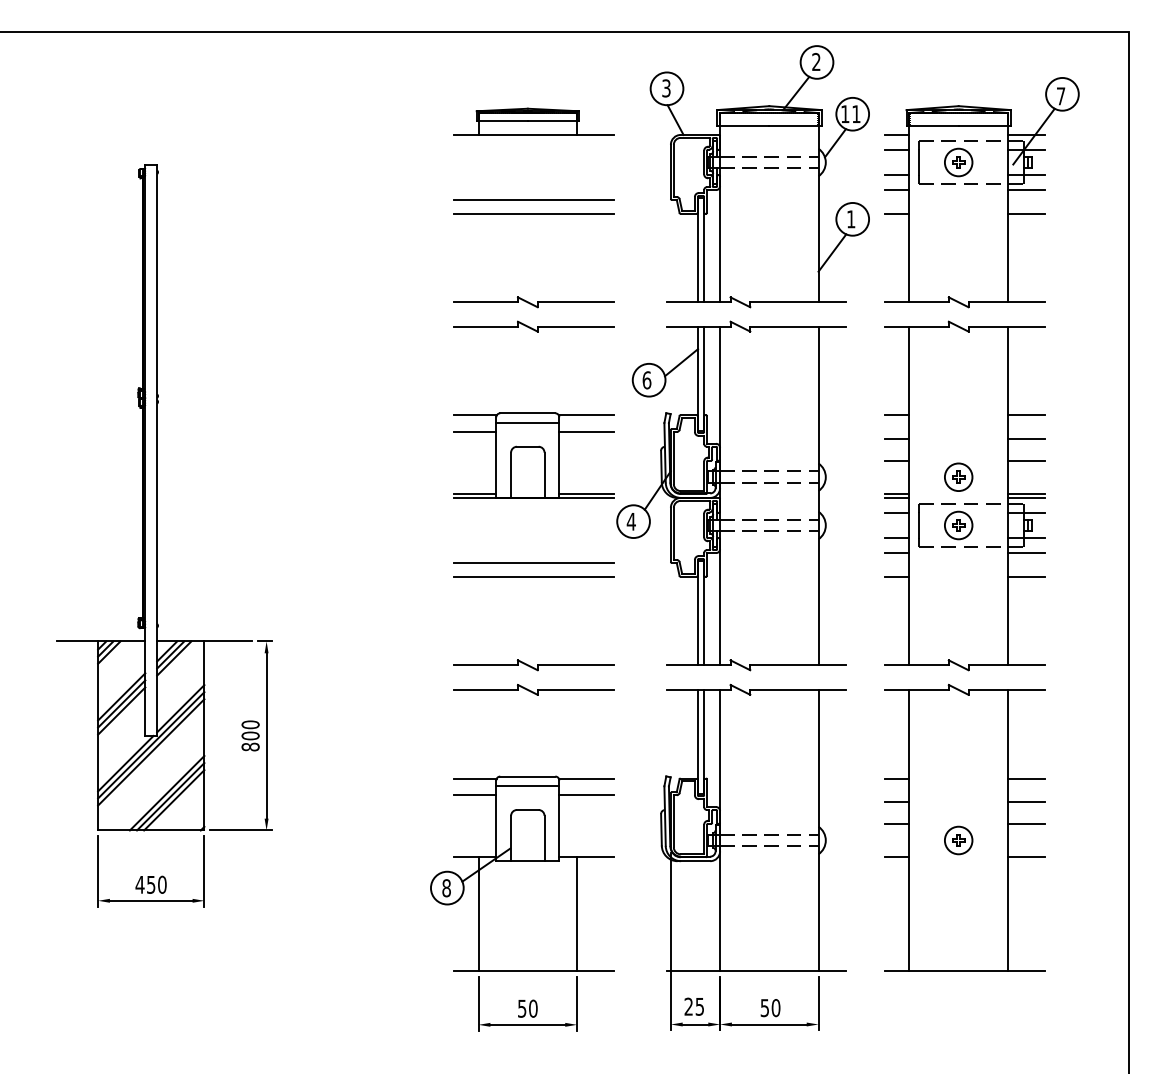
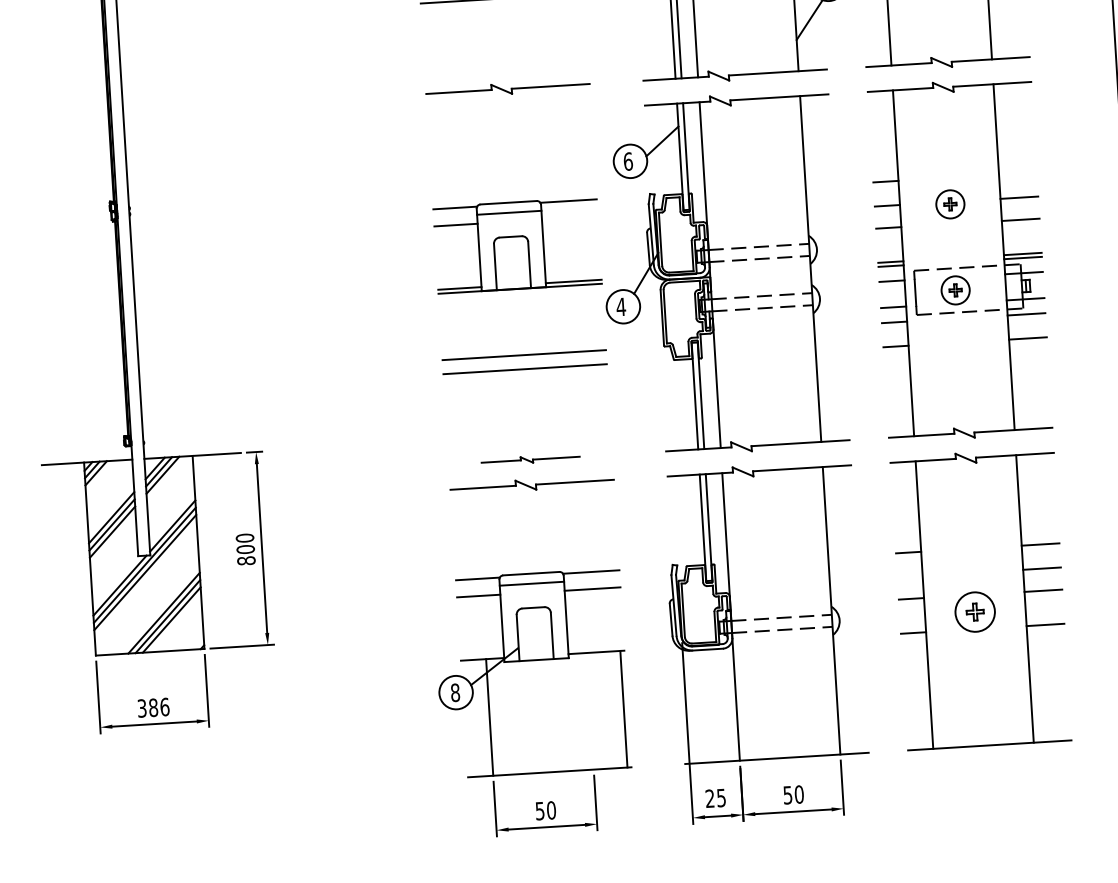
part: (533, 326) -> (509, 113), removed
line: (1025, 415) -> (1017, 173), removed
line: (586, 432) -> (569, 218), removed
part: (958, 476) -> (950, 203), moved
part: (533, 665) -> (530, 459), size x0.6
line: (896, 802) -> (909, 577), removed
part: (958, 840) -> (975, 612), size x1.4
text: (150, 884) -> (152, 707), 450 -> 386
line: (577, 914) -> (624, 709), moved

